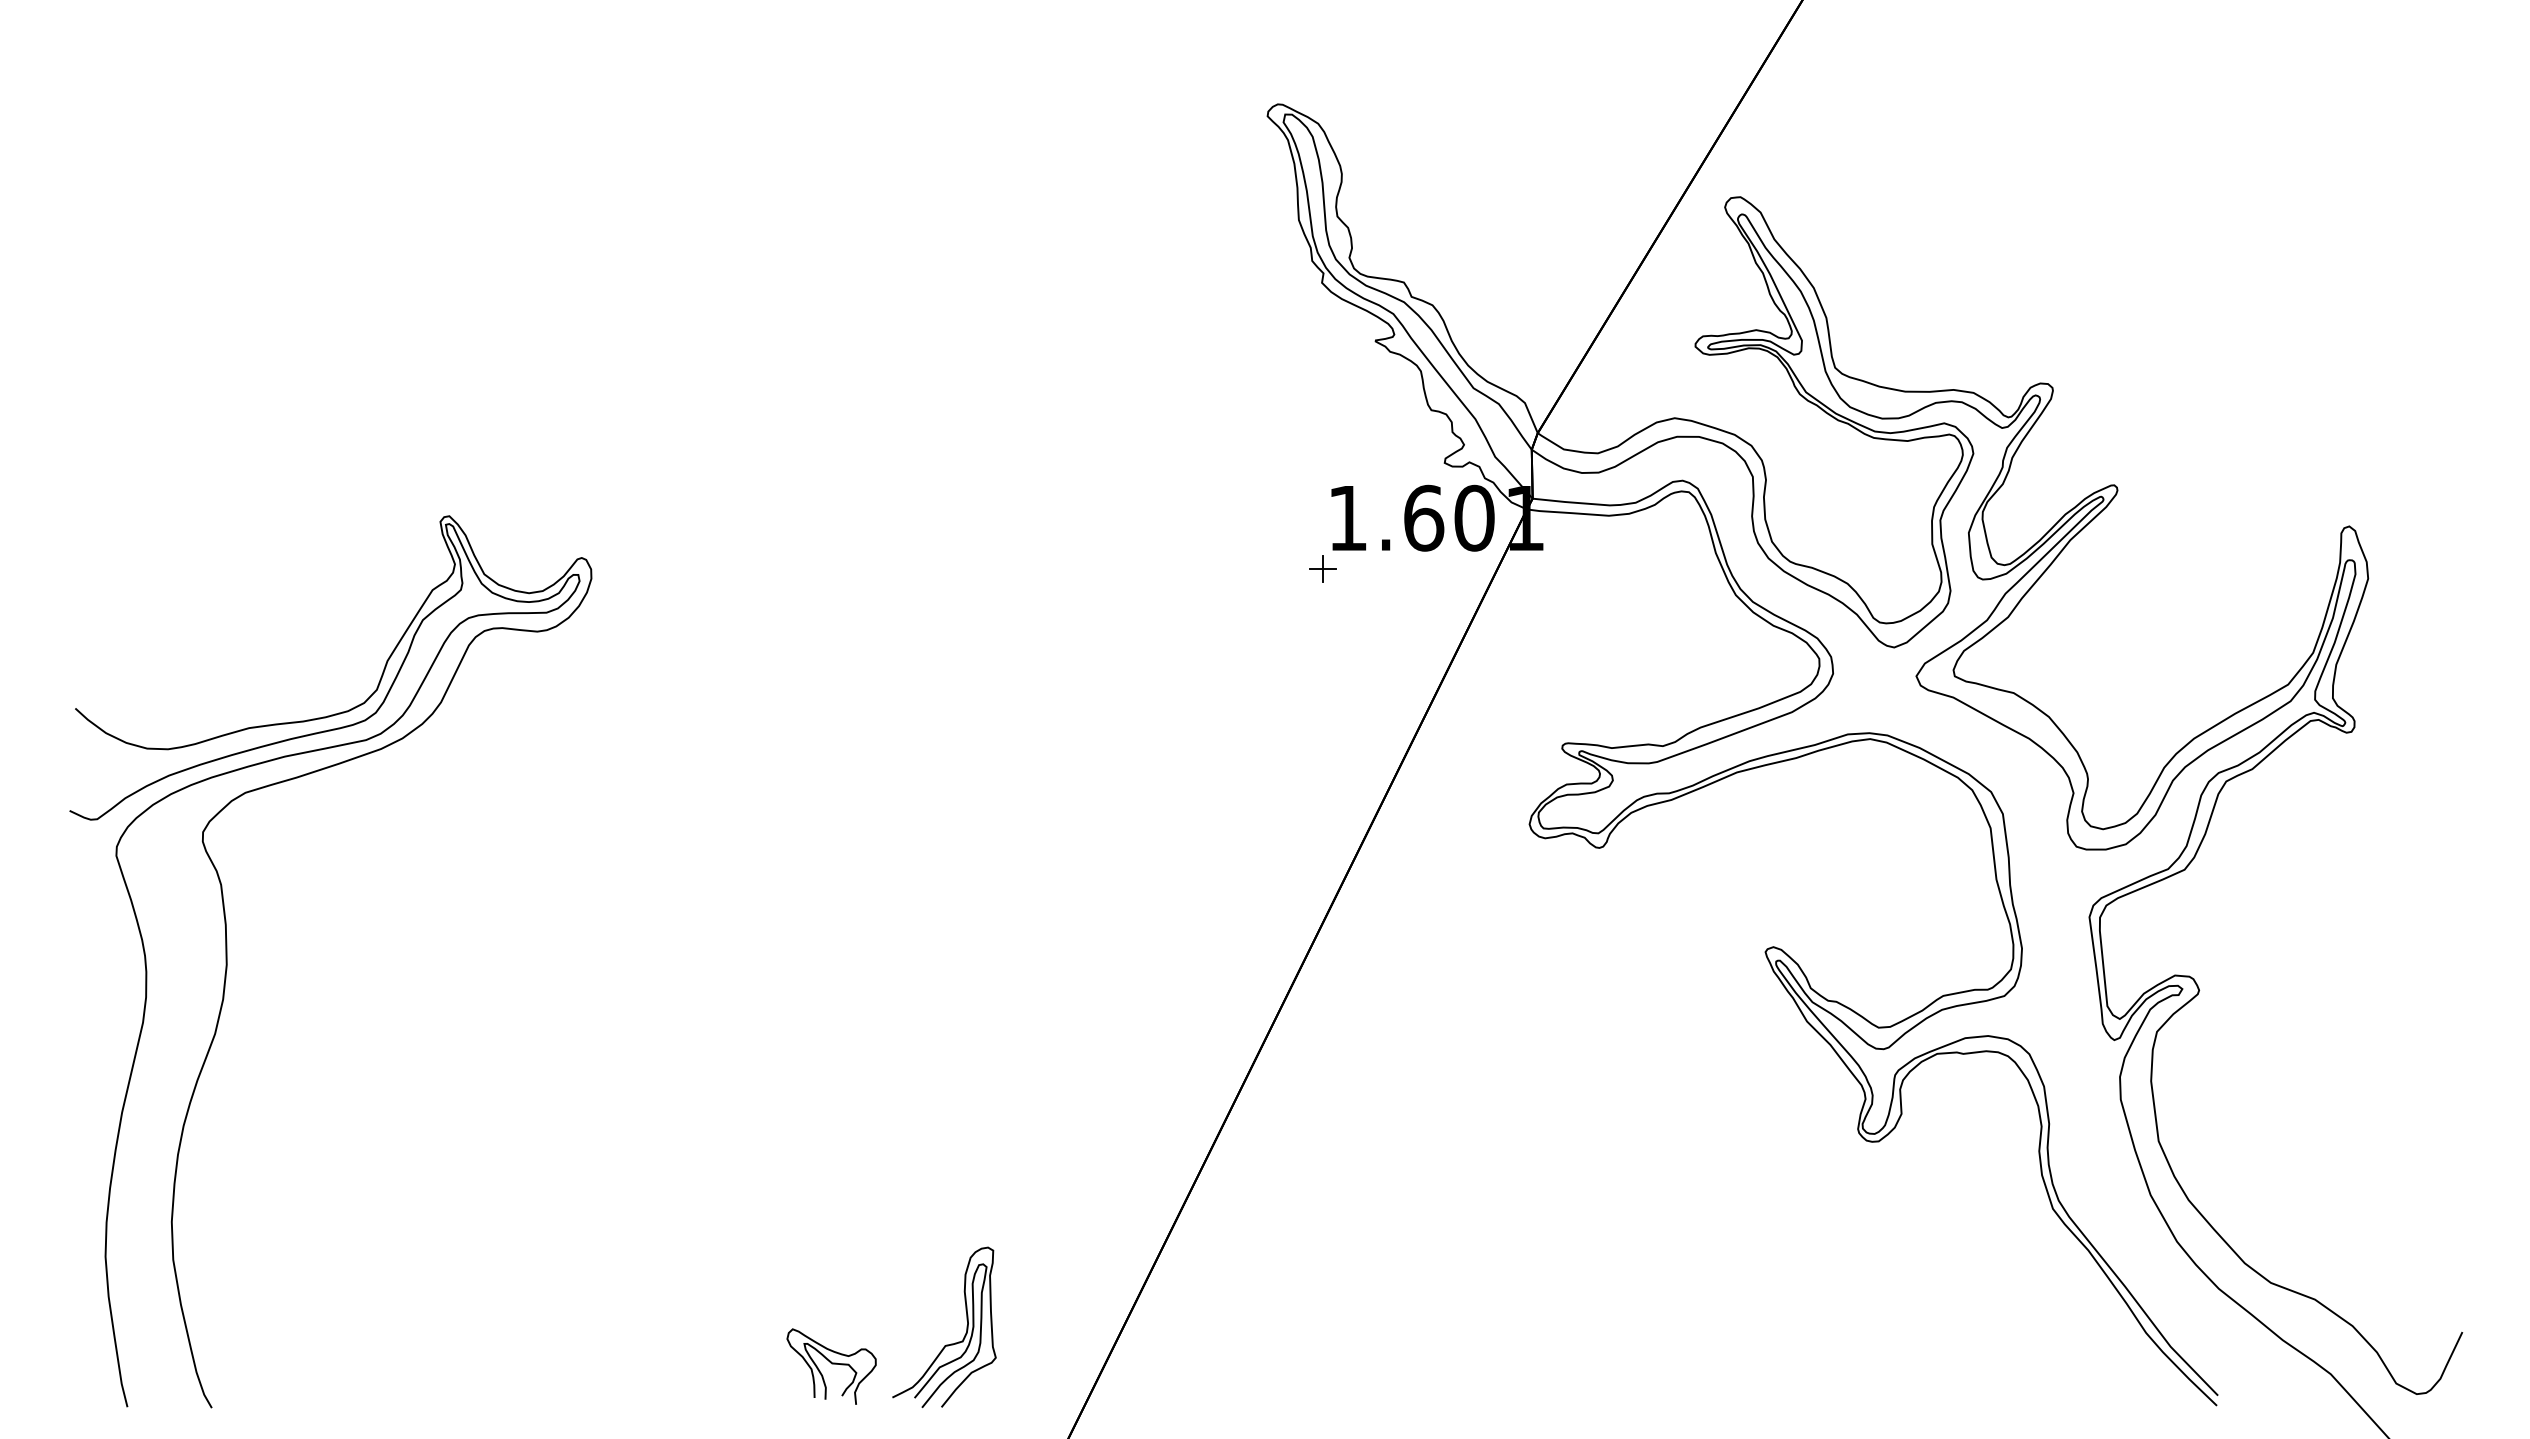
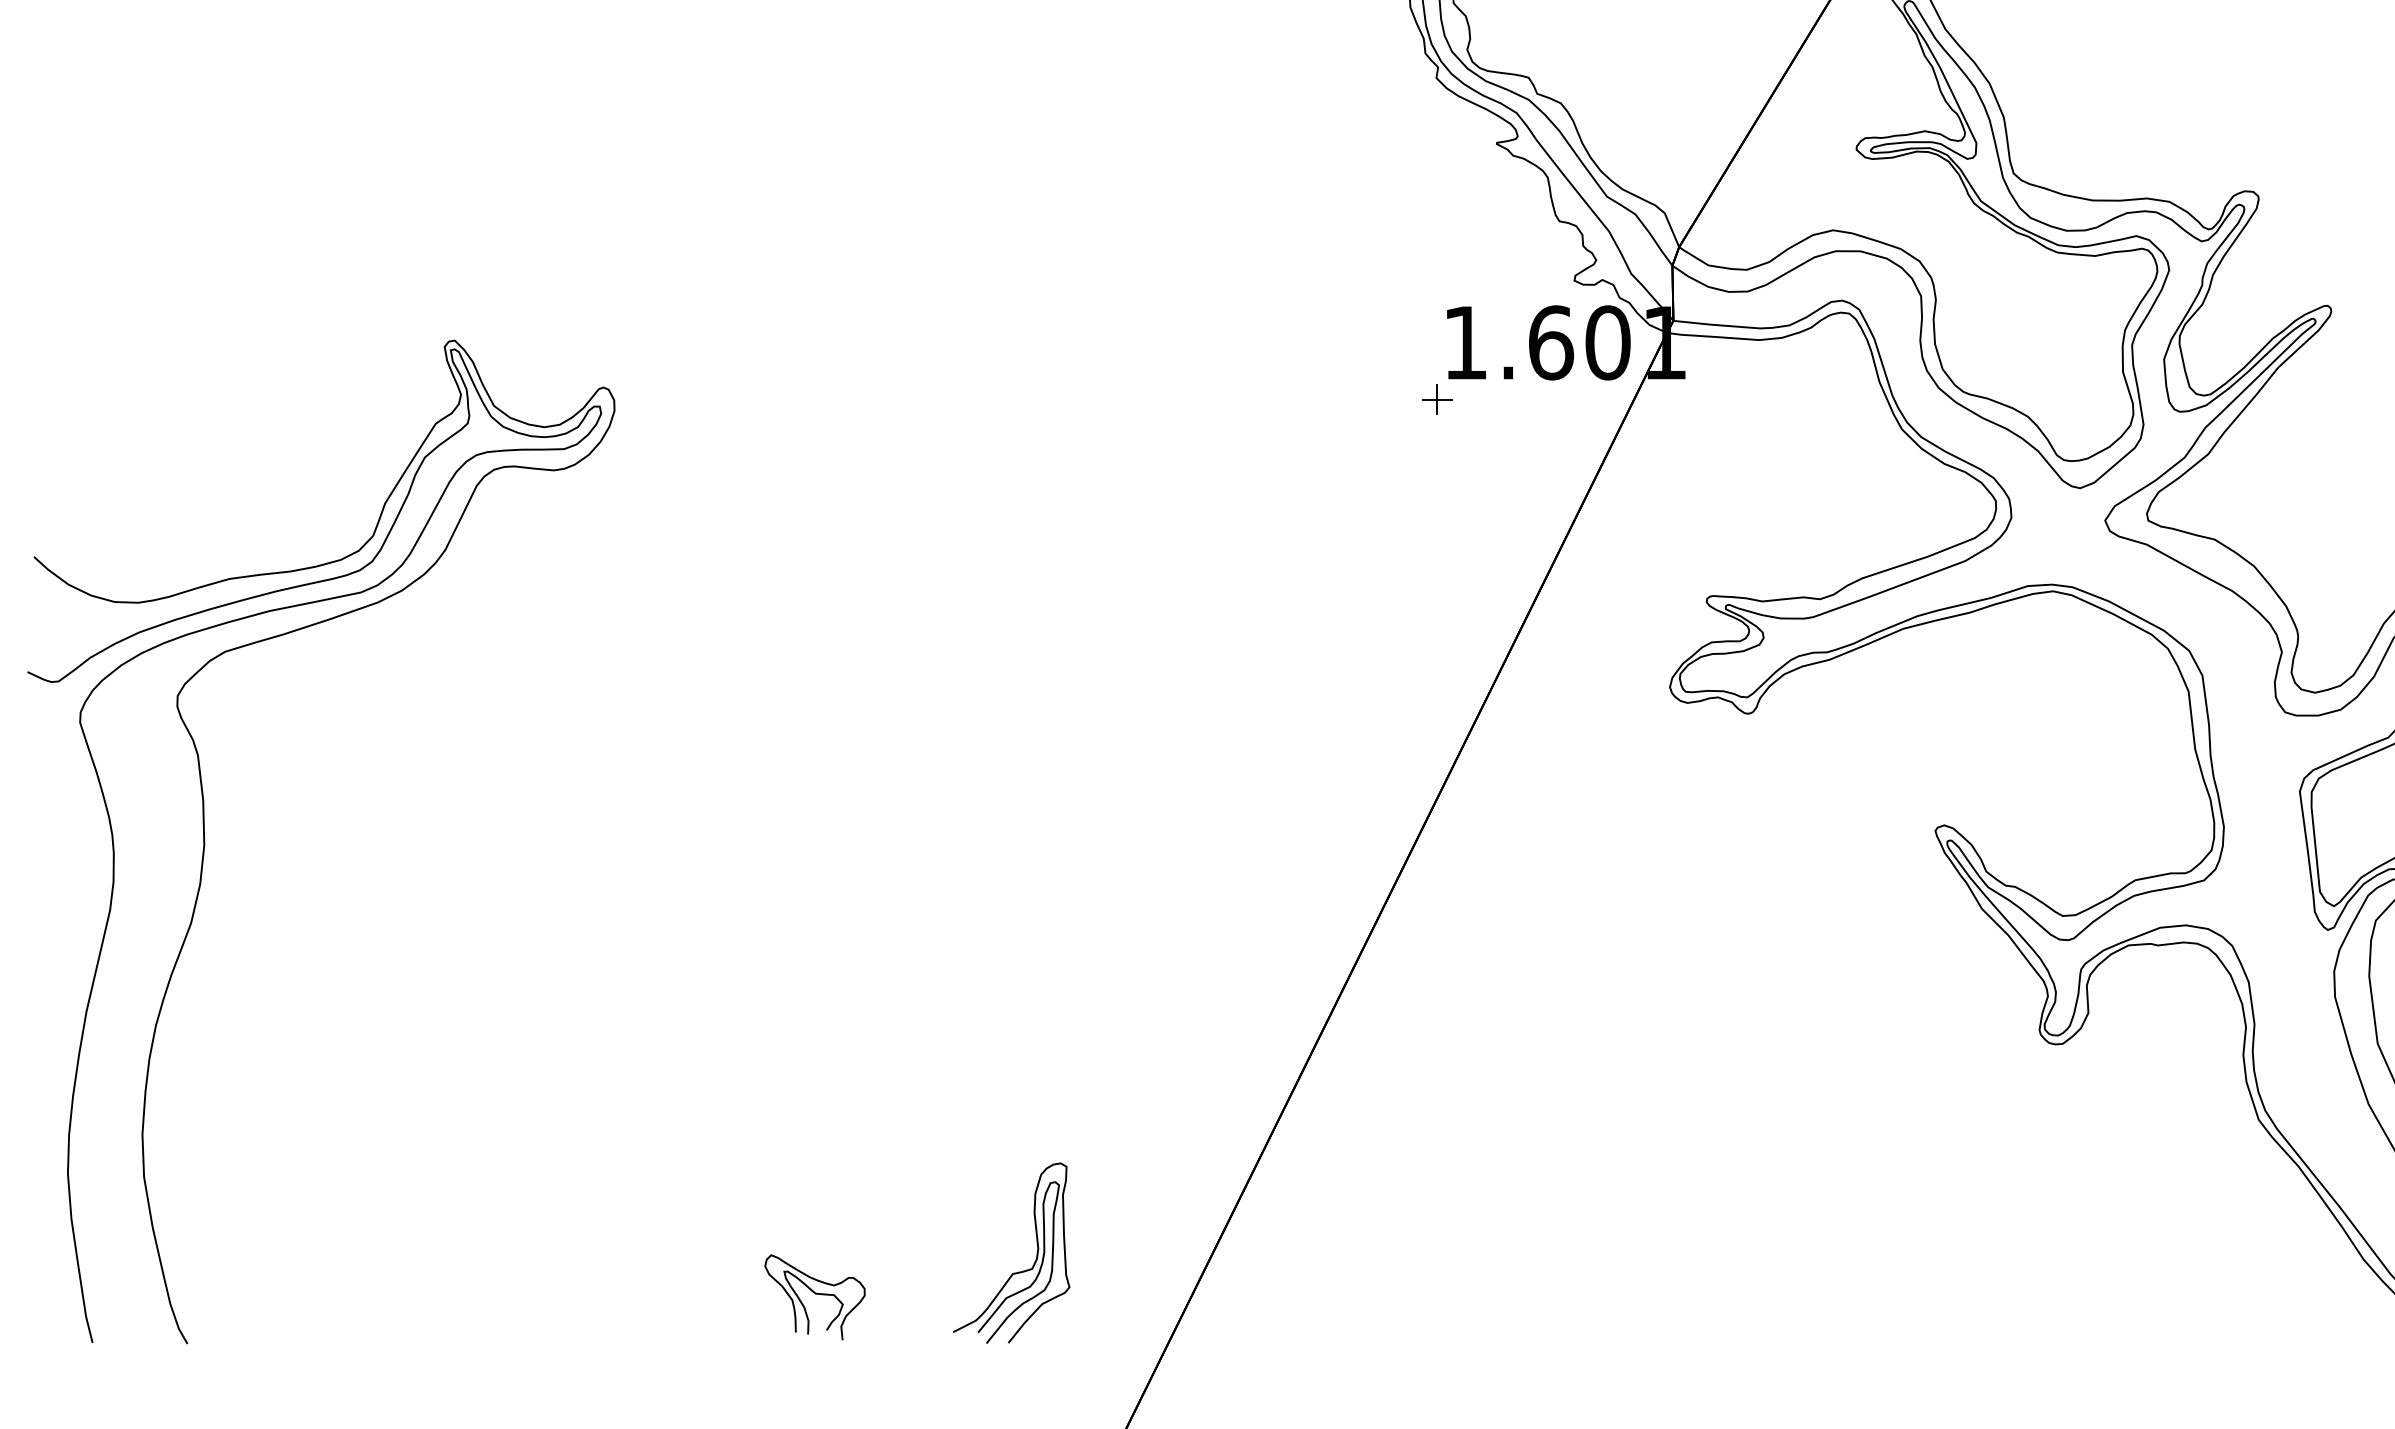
part: (831, 1366) -> (814, 1297), moved

